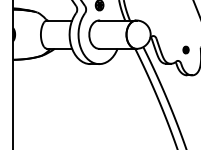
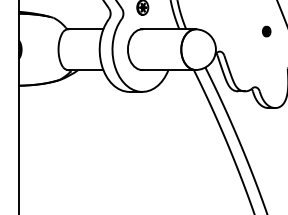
part: (185, 49) -> (265, 30), moved

